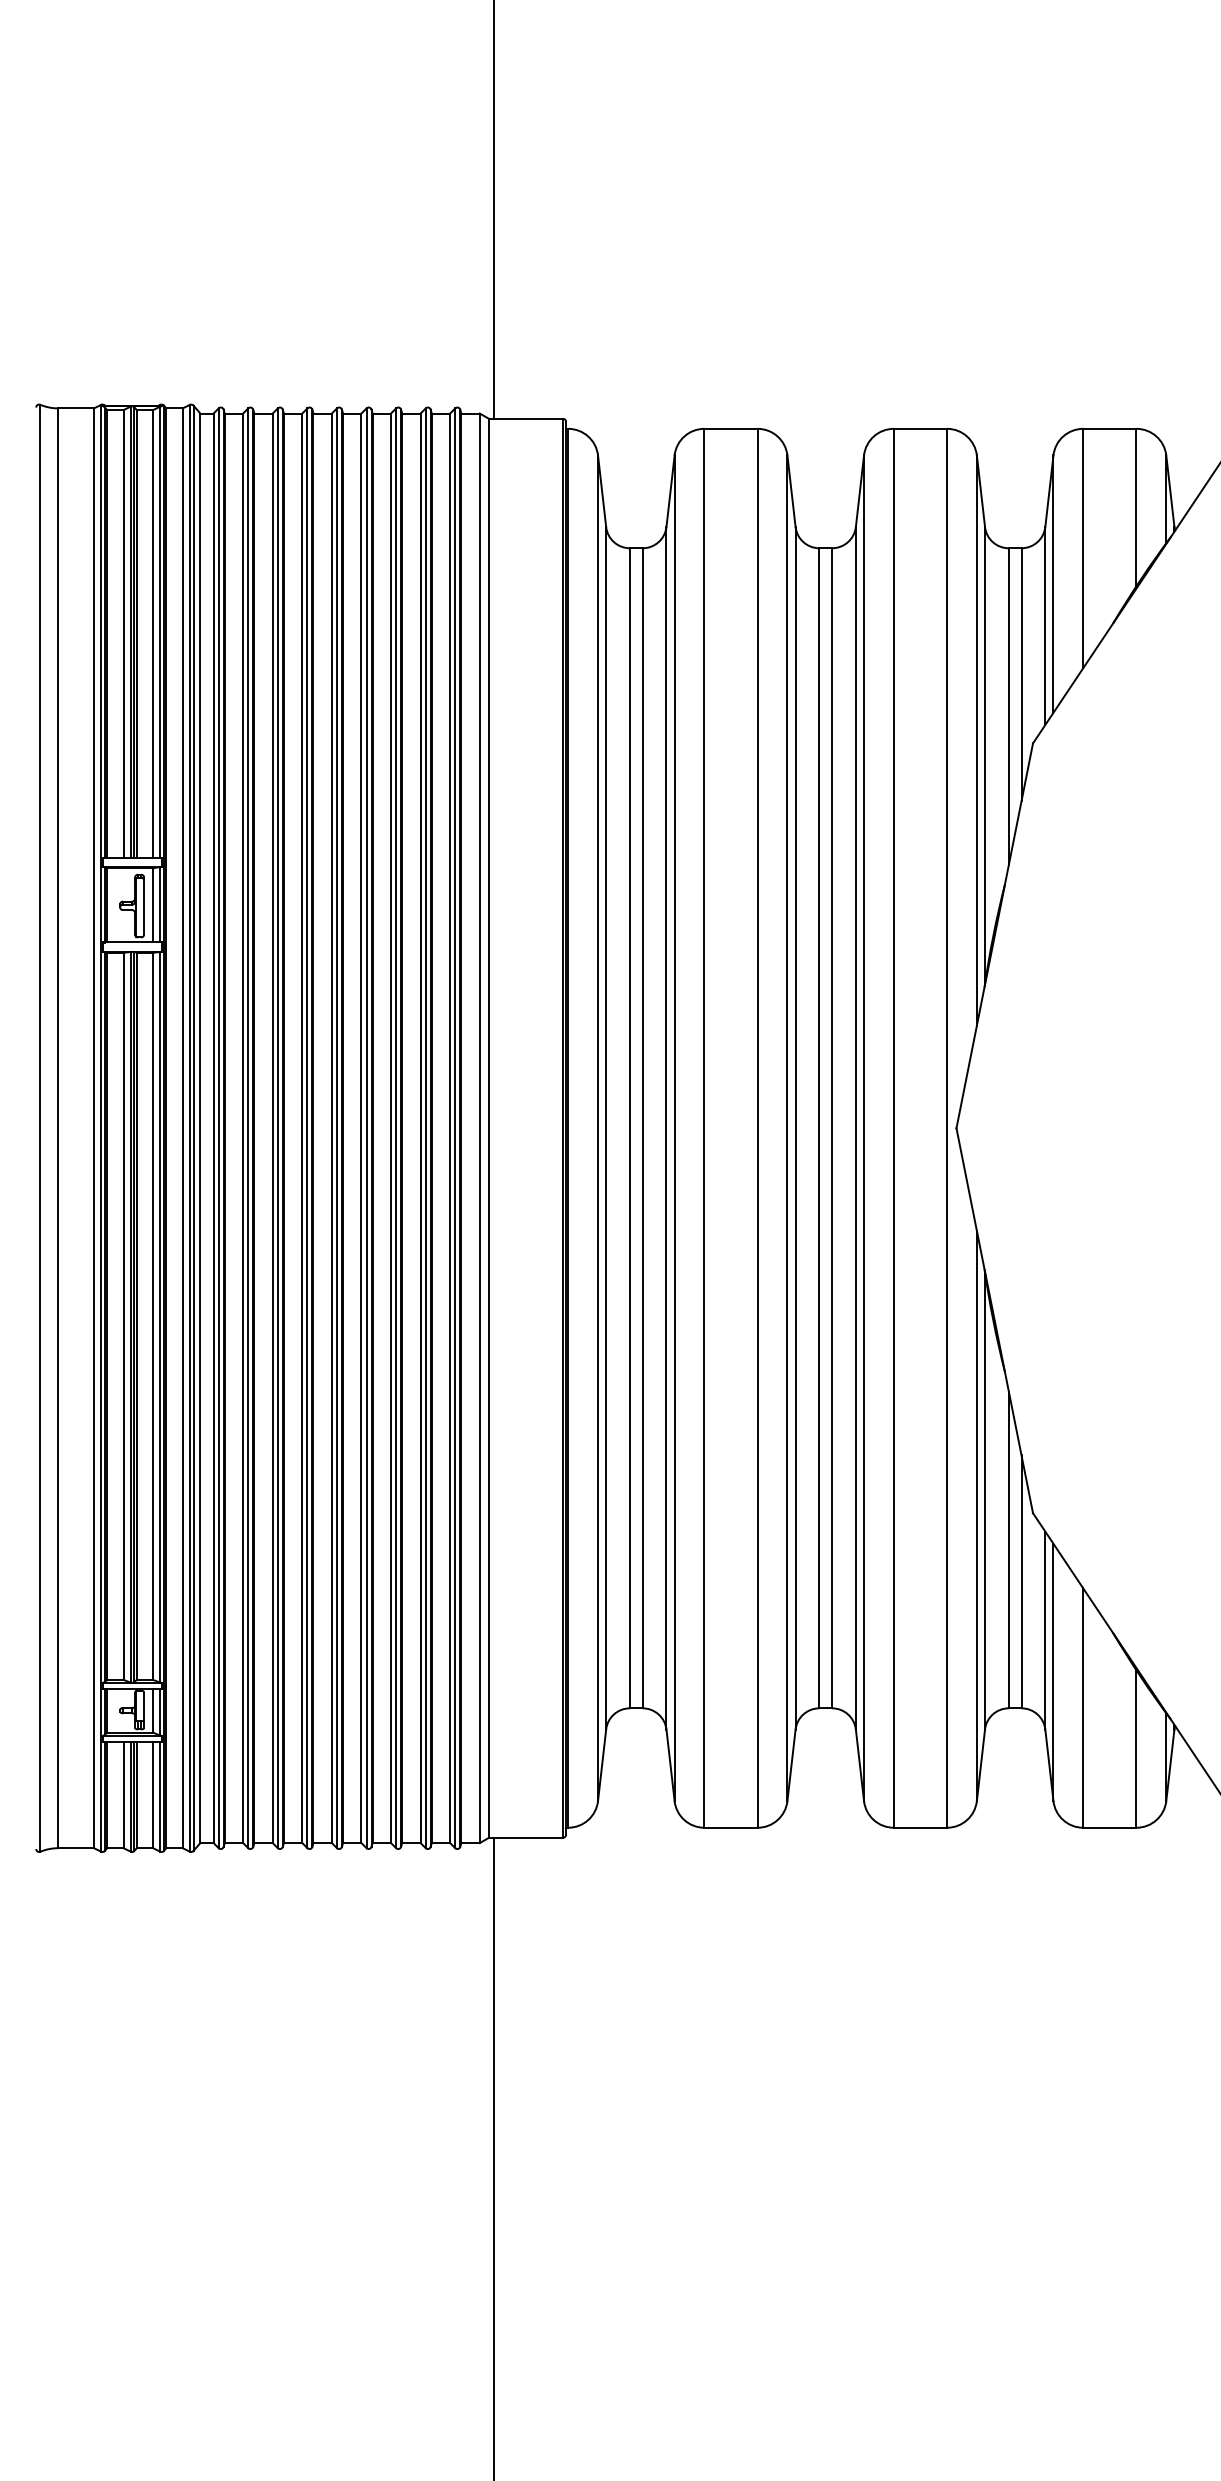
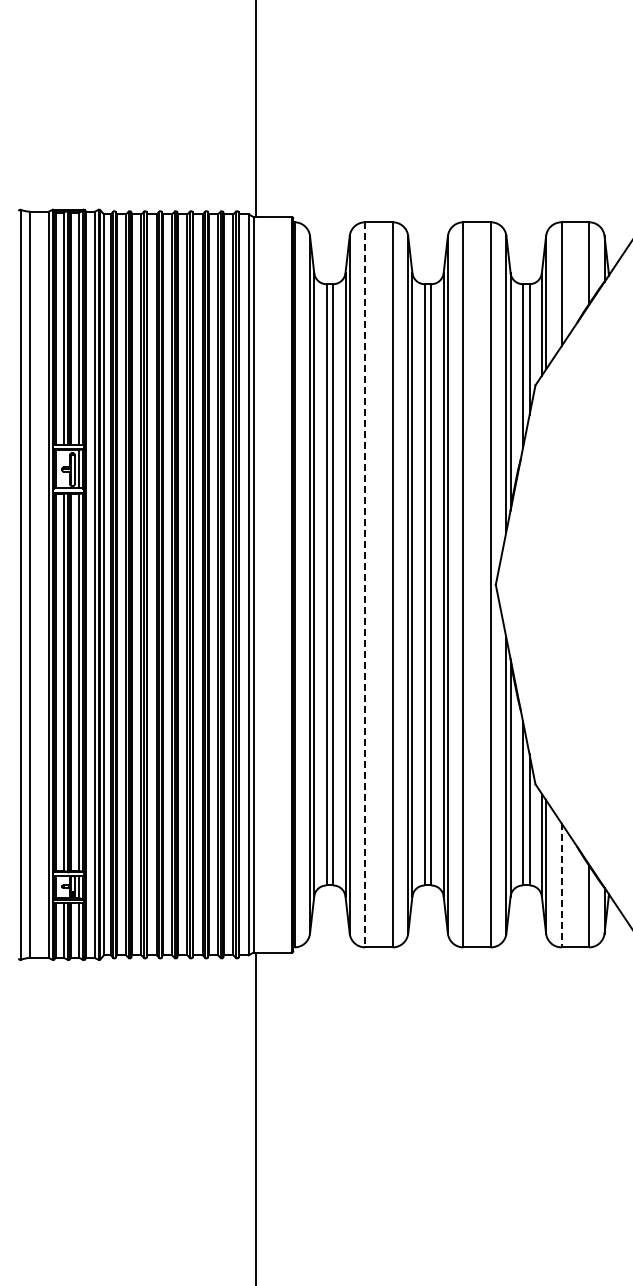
line: (705, 1127) -> (365, 584), solid -> dashed
line: (1083, 1708) -> (561, 885), solid -> dashed

